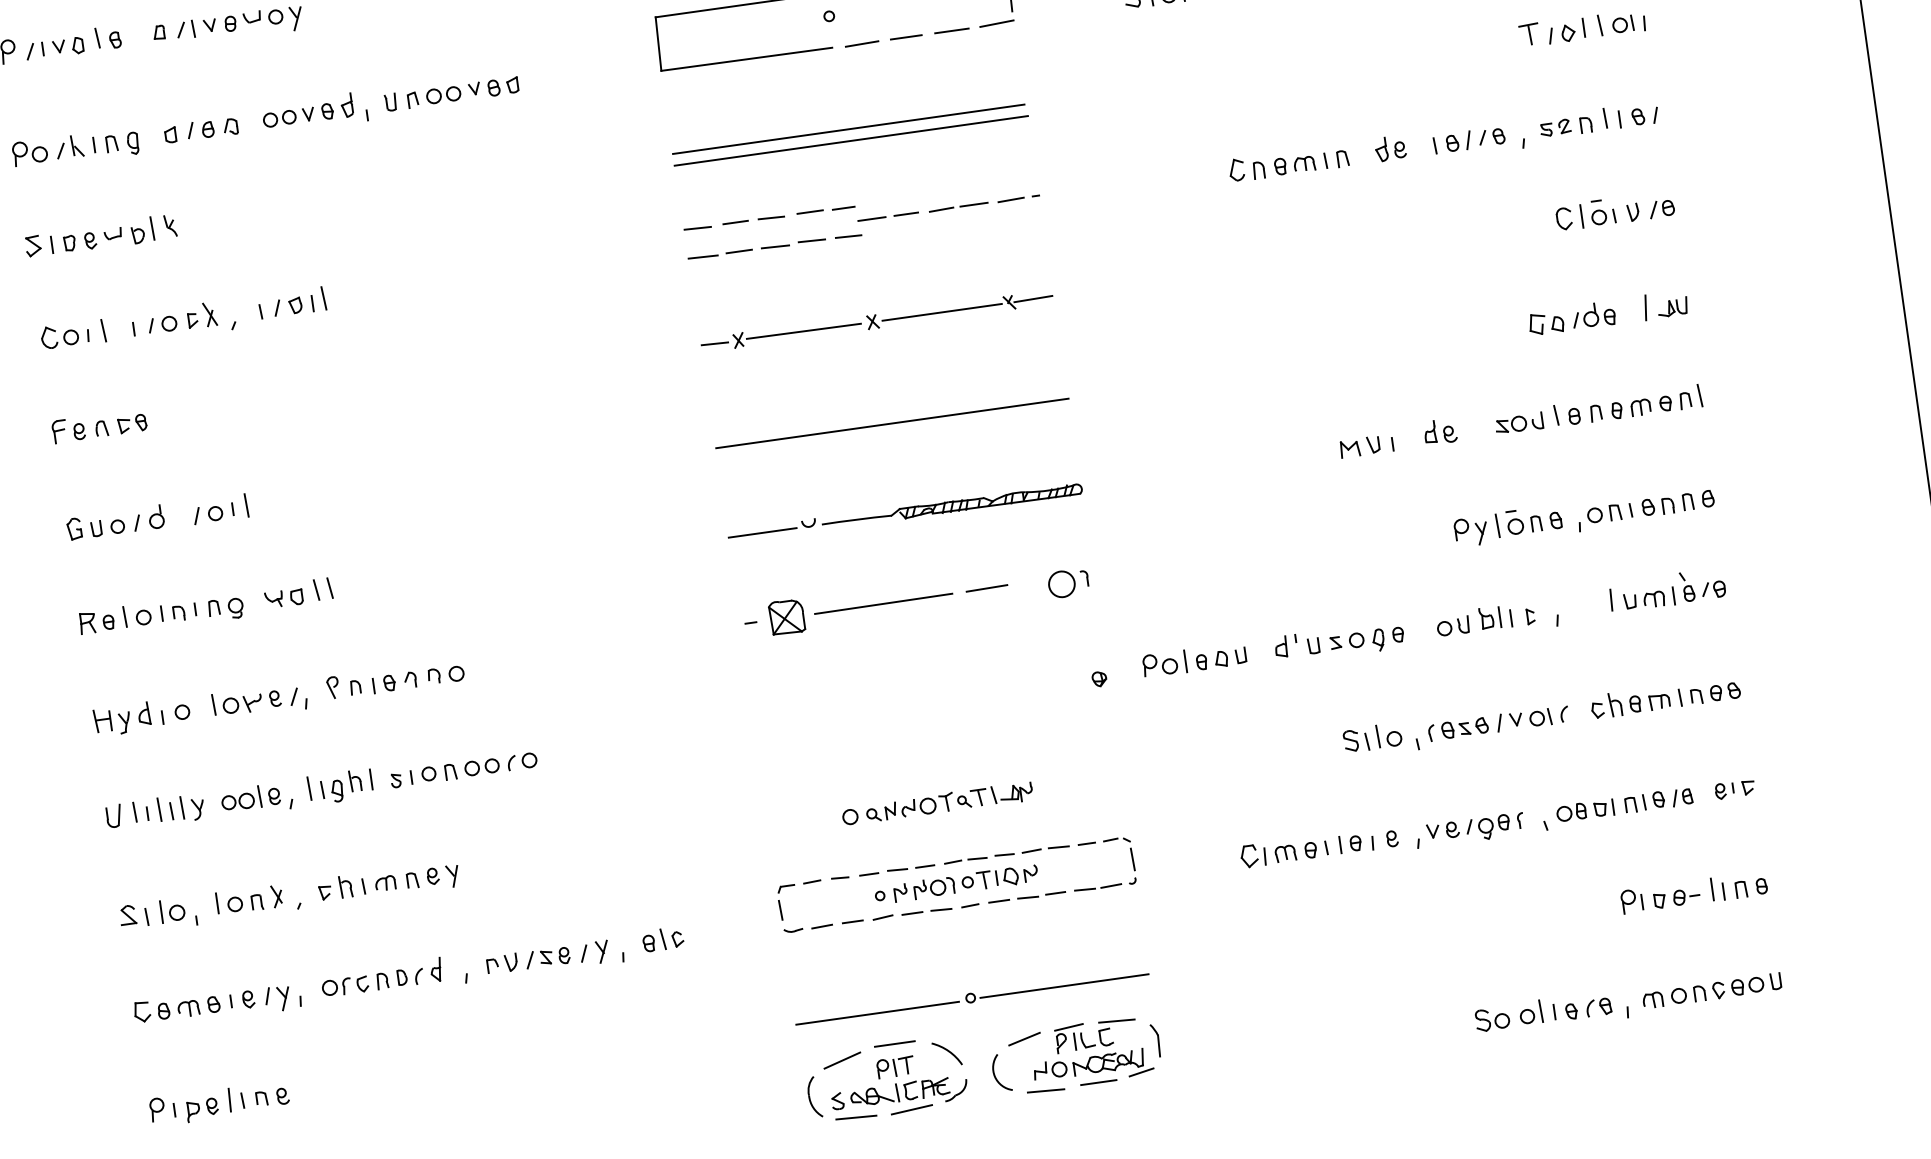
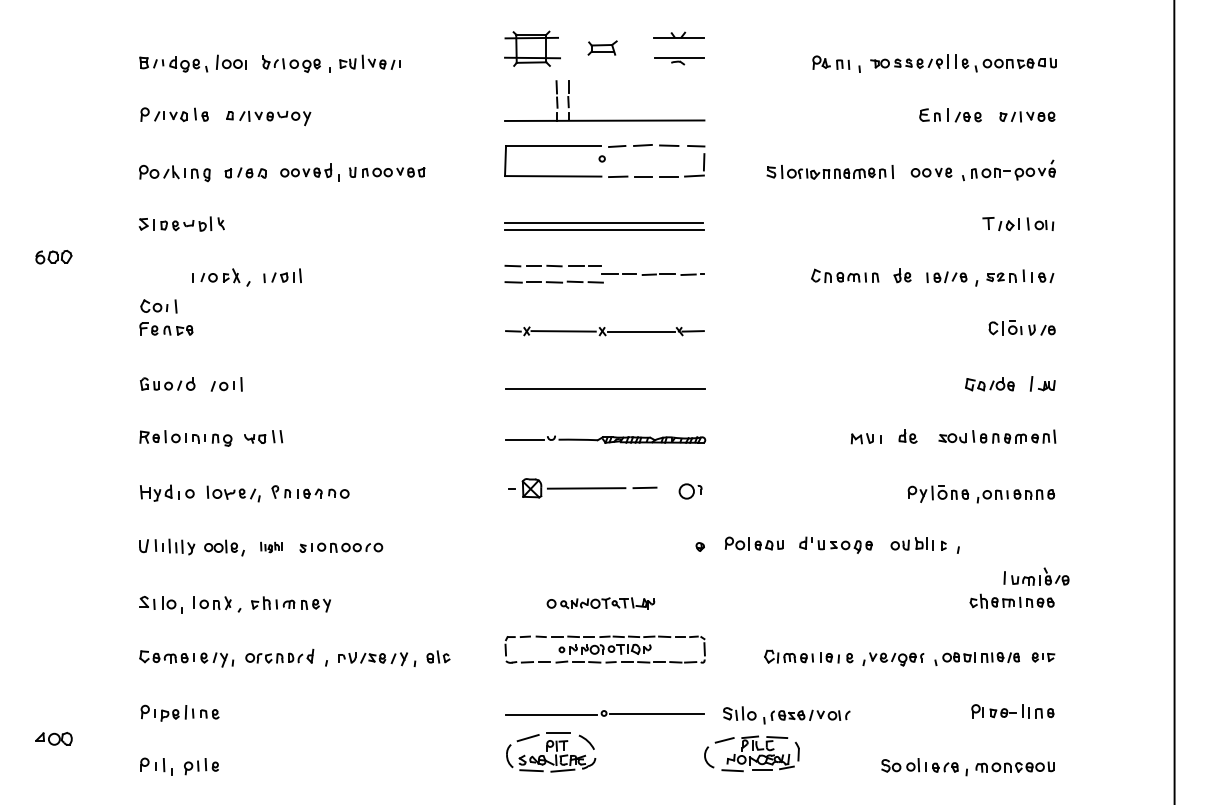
part: (72, 335) -> (158, 306), moved
part: (1667, 589) -> (1036, 576), moved
part: (1455, 729) -> (786, 715), moved
part: (340, 786) -> (271, 547), size x0.6
part: (1075, 1055) -> (751, 753), moved

